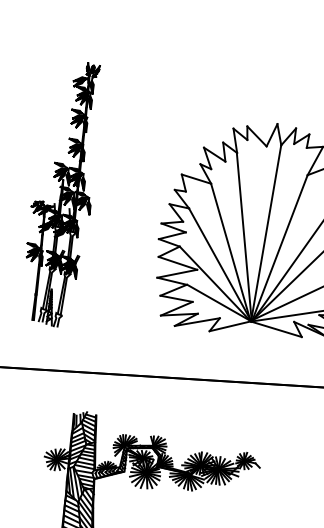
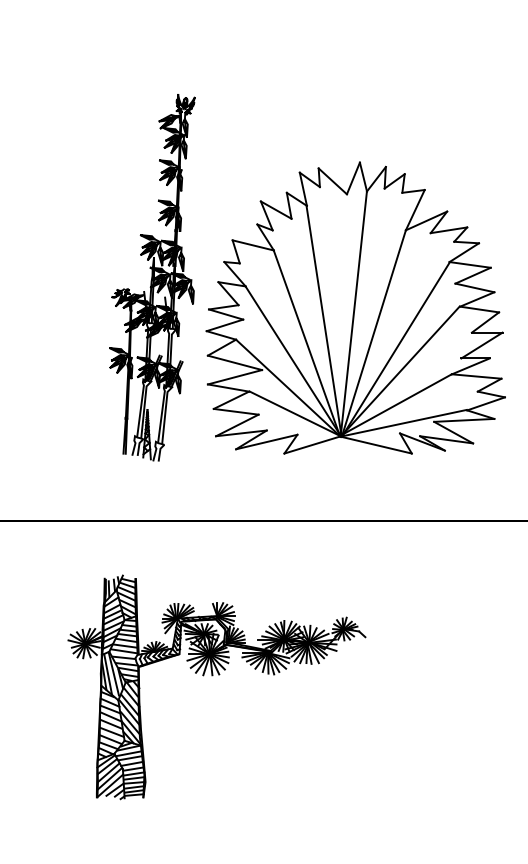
part: (61, 193) -> (152, 277), moved

